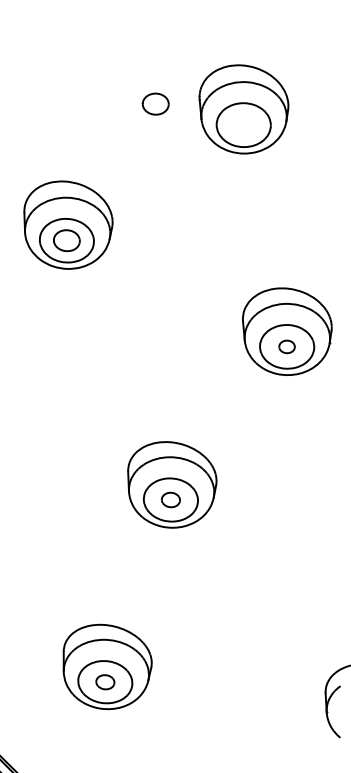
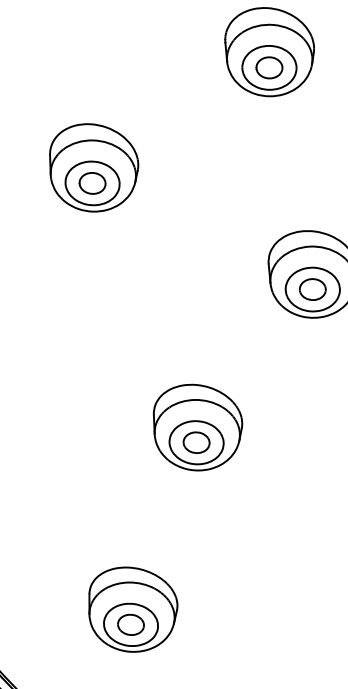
part: (155, 103) -> (269, 67), moved
part: (286, 346) -> (312, 289), size x1.67
part: (170, 499) -> (196, 442), size x1.43
part: (105, 682) -> (131, 625), size x1.43

